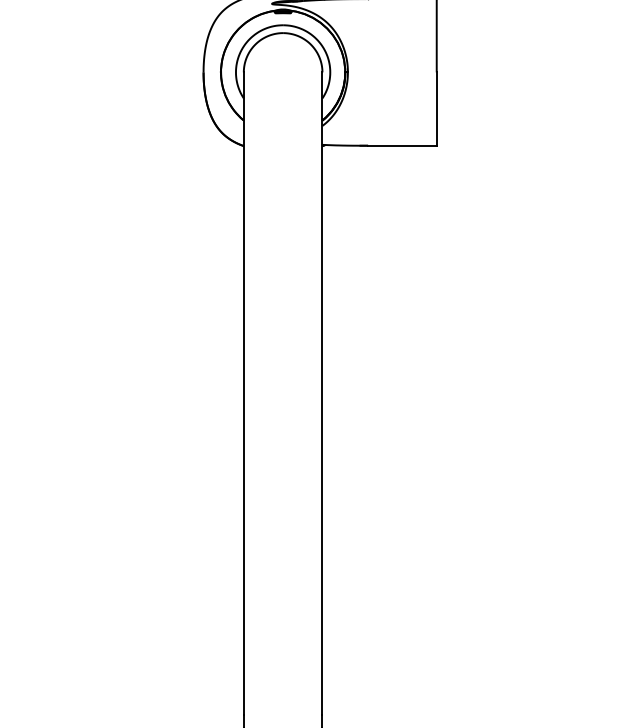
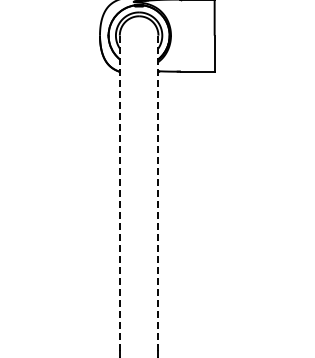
line: (243, 393) -> (119, 193), solid -> dashed
line: (322, 393) -> (158, 193), solid -> dashed

